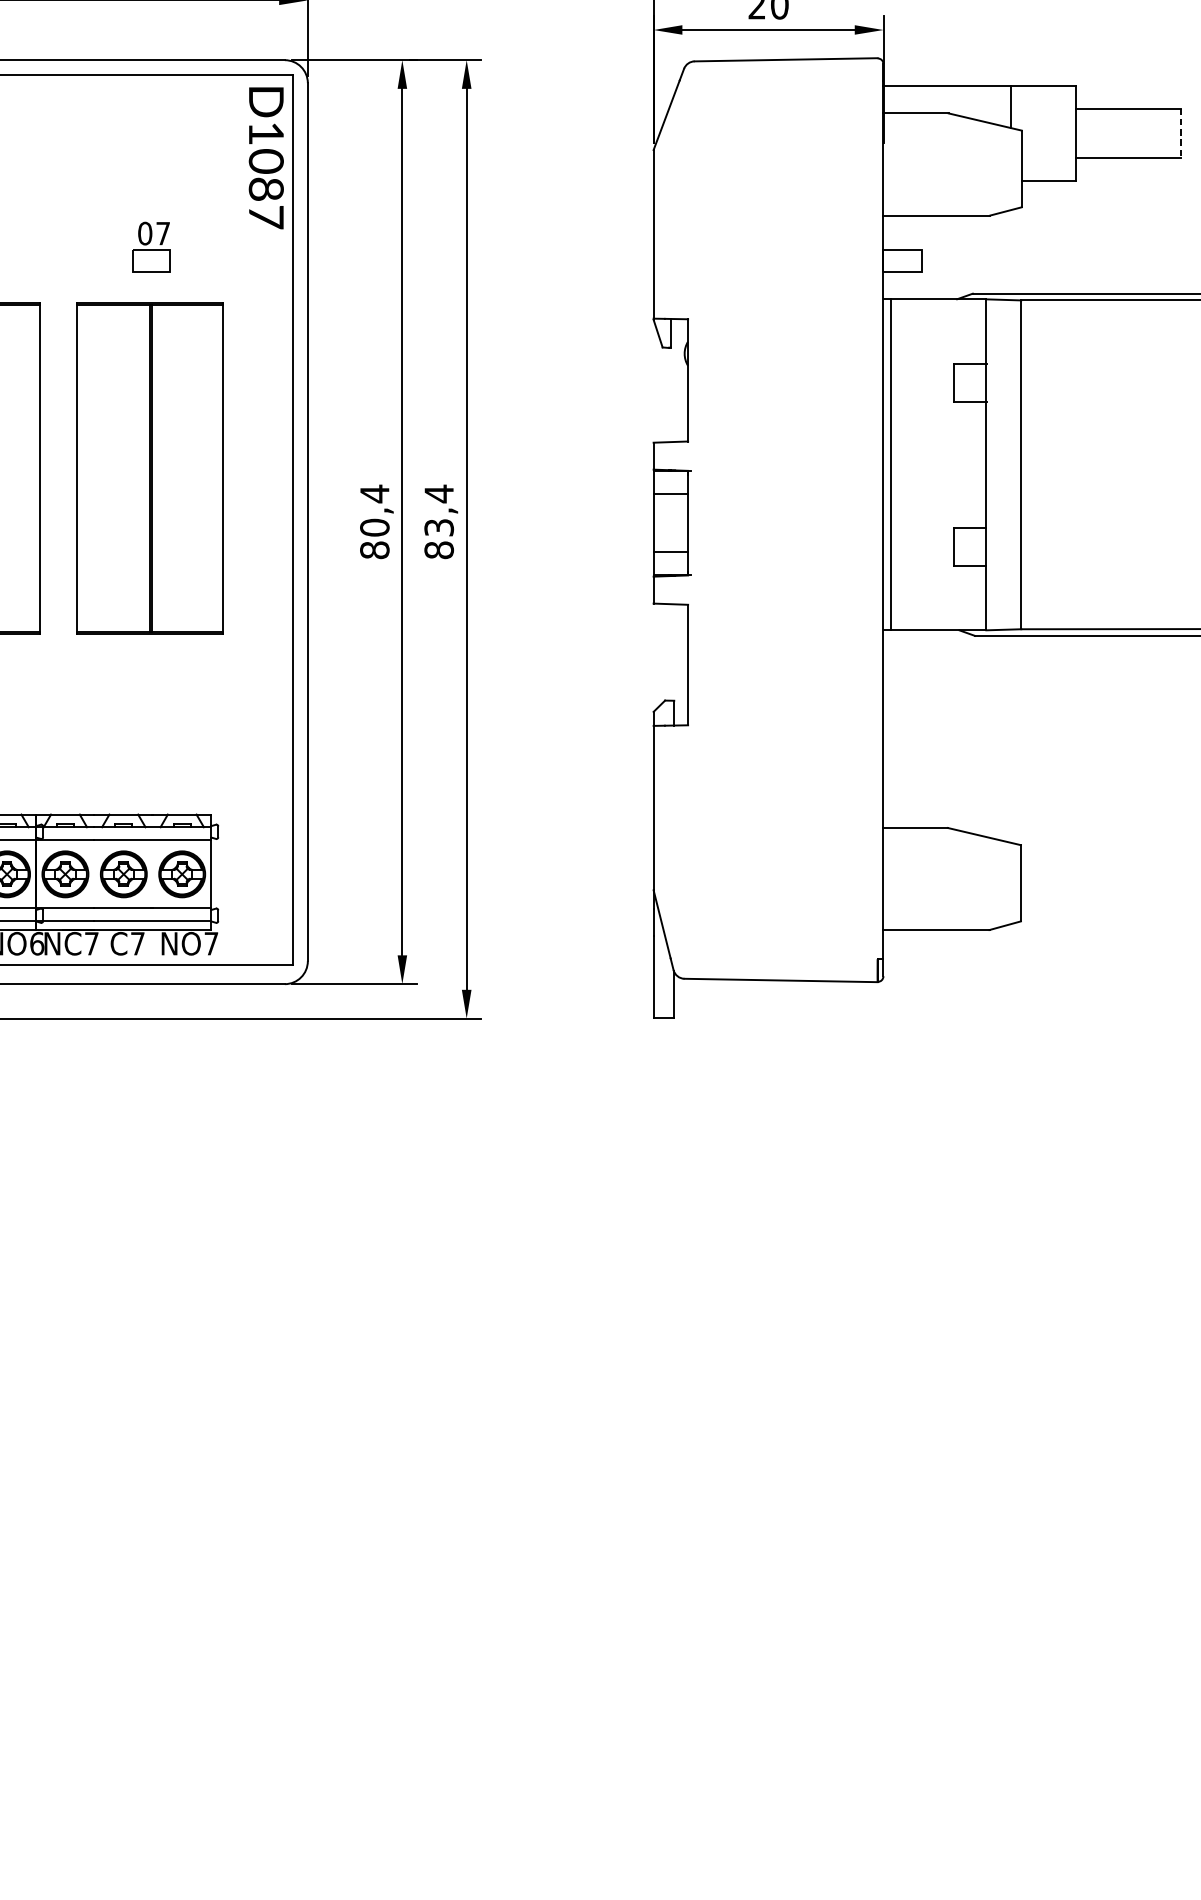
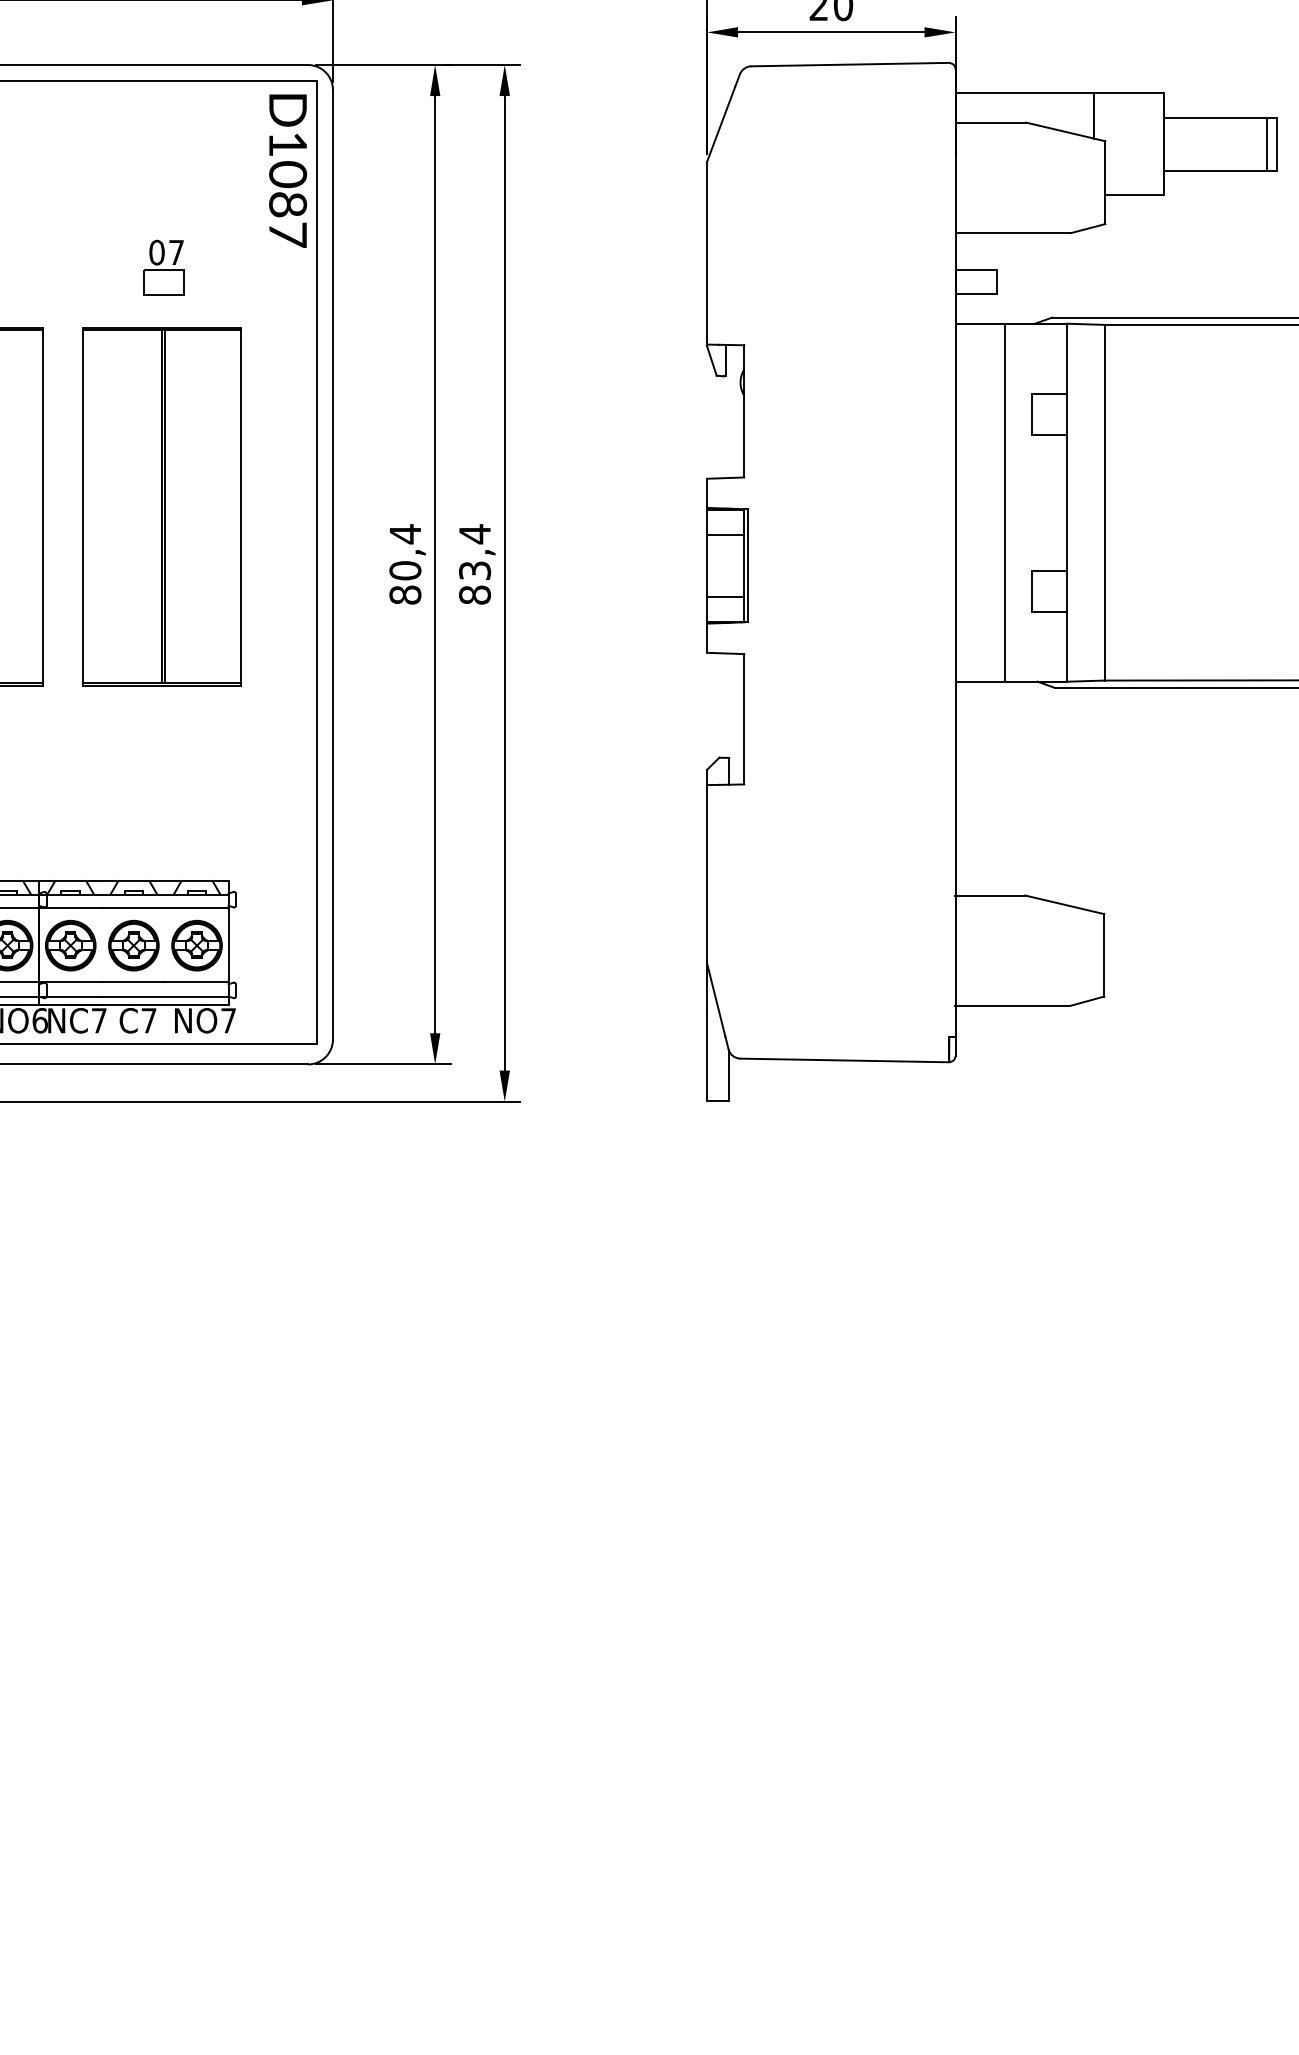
line: (1171, 132) -> (1267, 143), added
line: (1181, 133) -> (1277, 144), dashed -> solid
line: (890, 464) -> (1004, 502), moved
line: (691, 522) -> (747, 565), added

